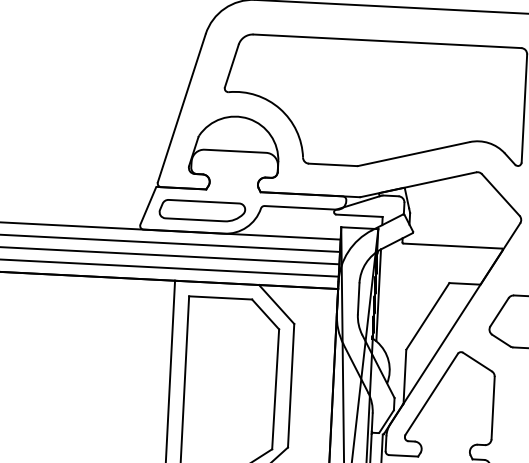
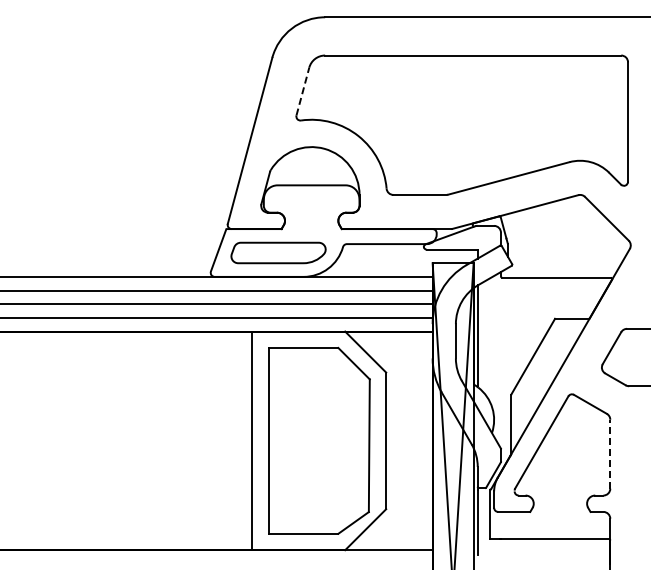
line: (231, 66) -> (302, 91), solid -> dashed
line: (493, 407) -> (610, 453), solid -> dashed

